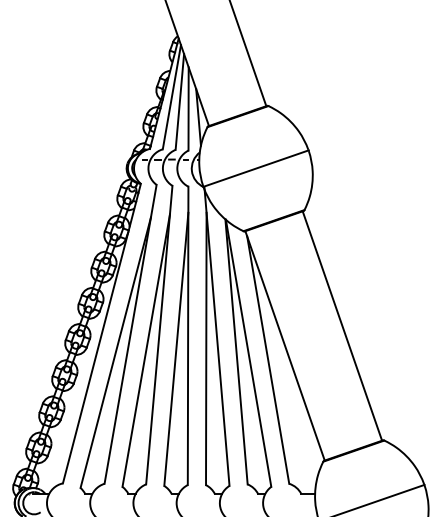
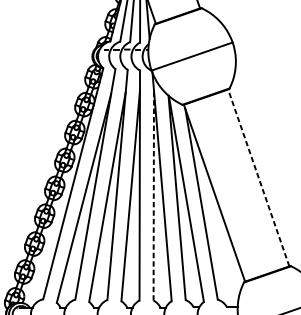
line: (342, 325) -> (258, 177), solid -> dashed
line: (206, 348) -> (153, 195), solid -> dashed

